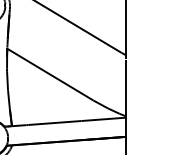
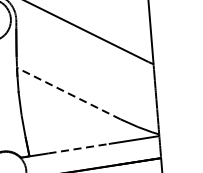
line: (49, 74) -> (67, 93), solid -> dashed
line: (55, 122) -> (79, 148), solid -> dashed

